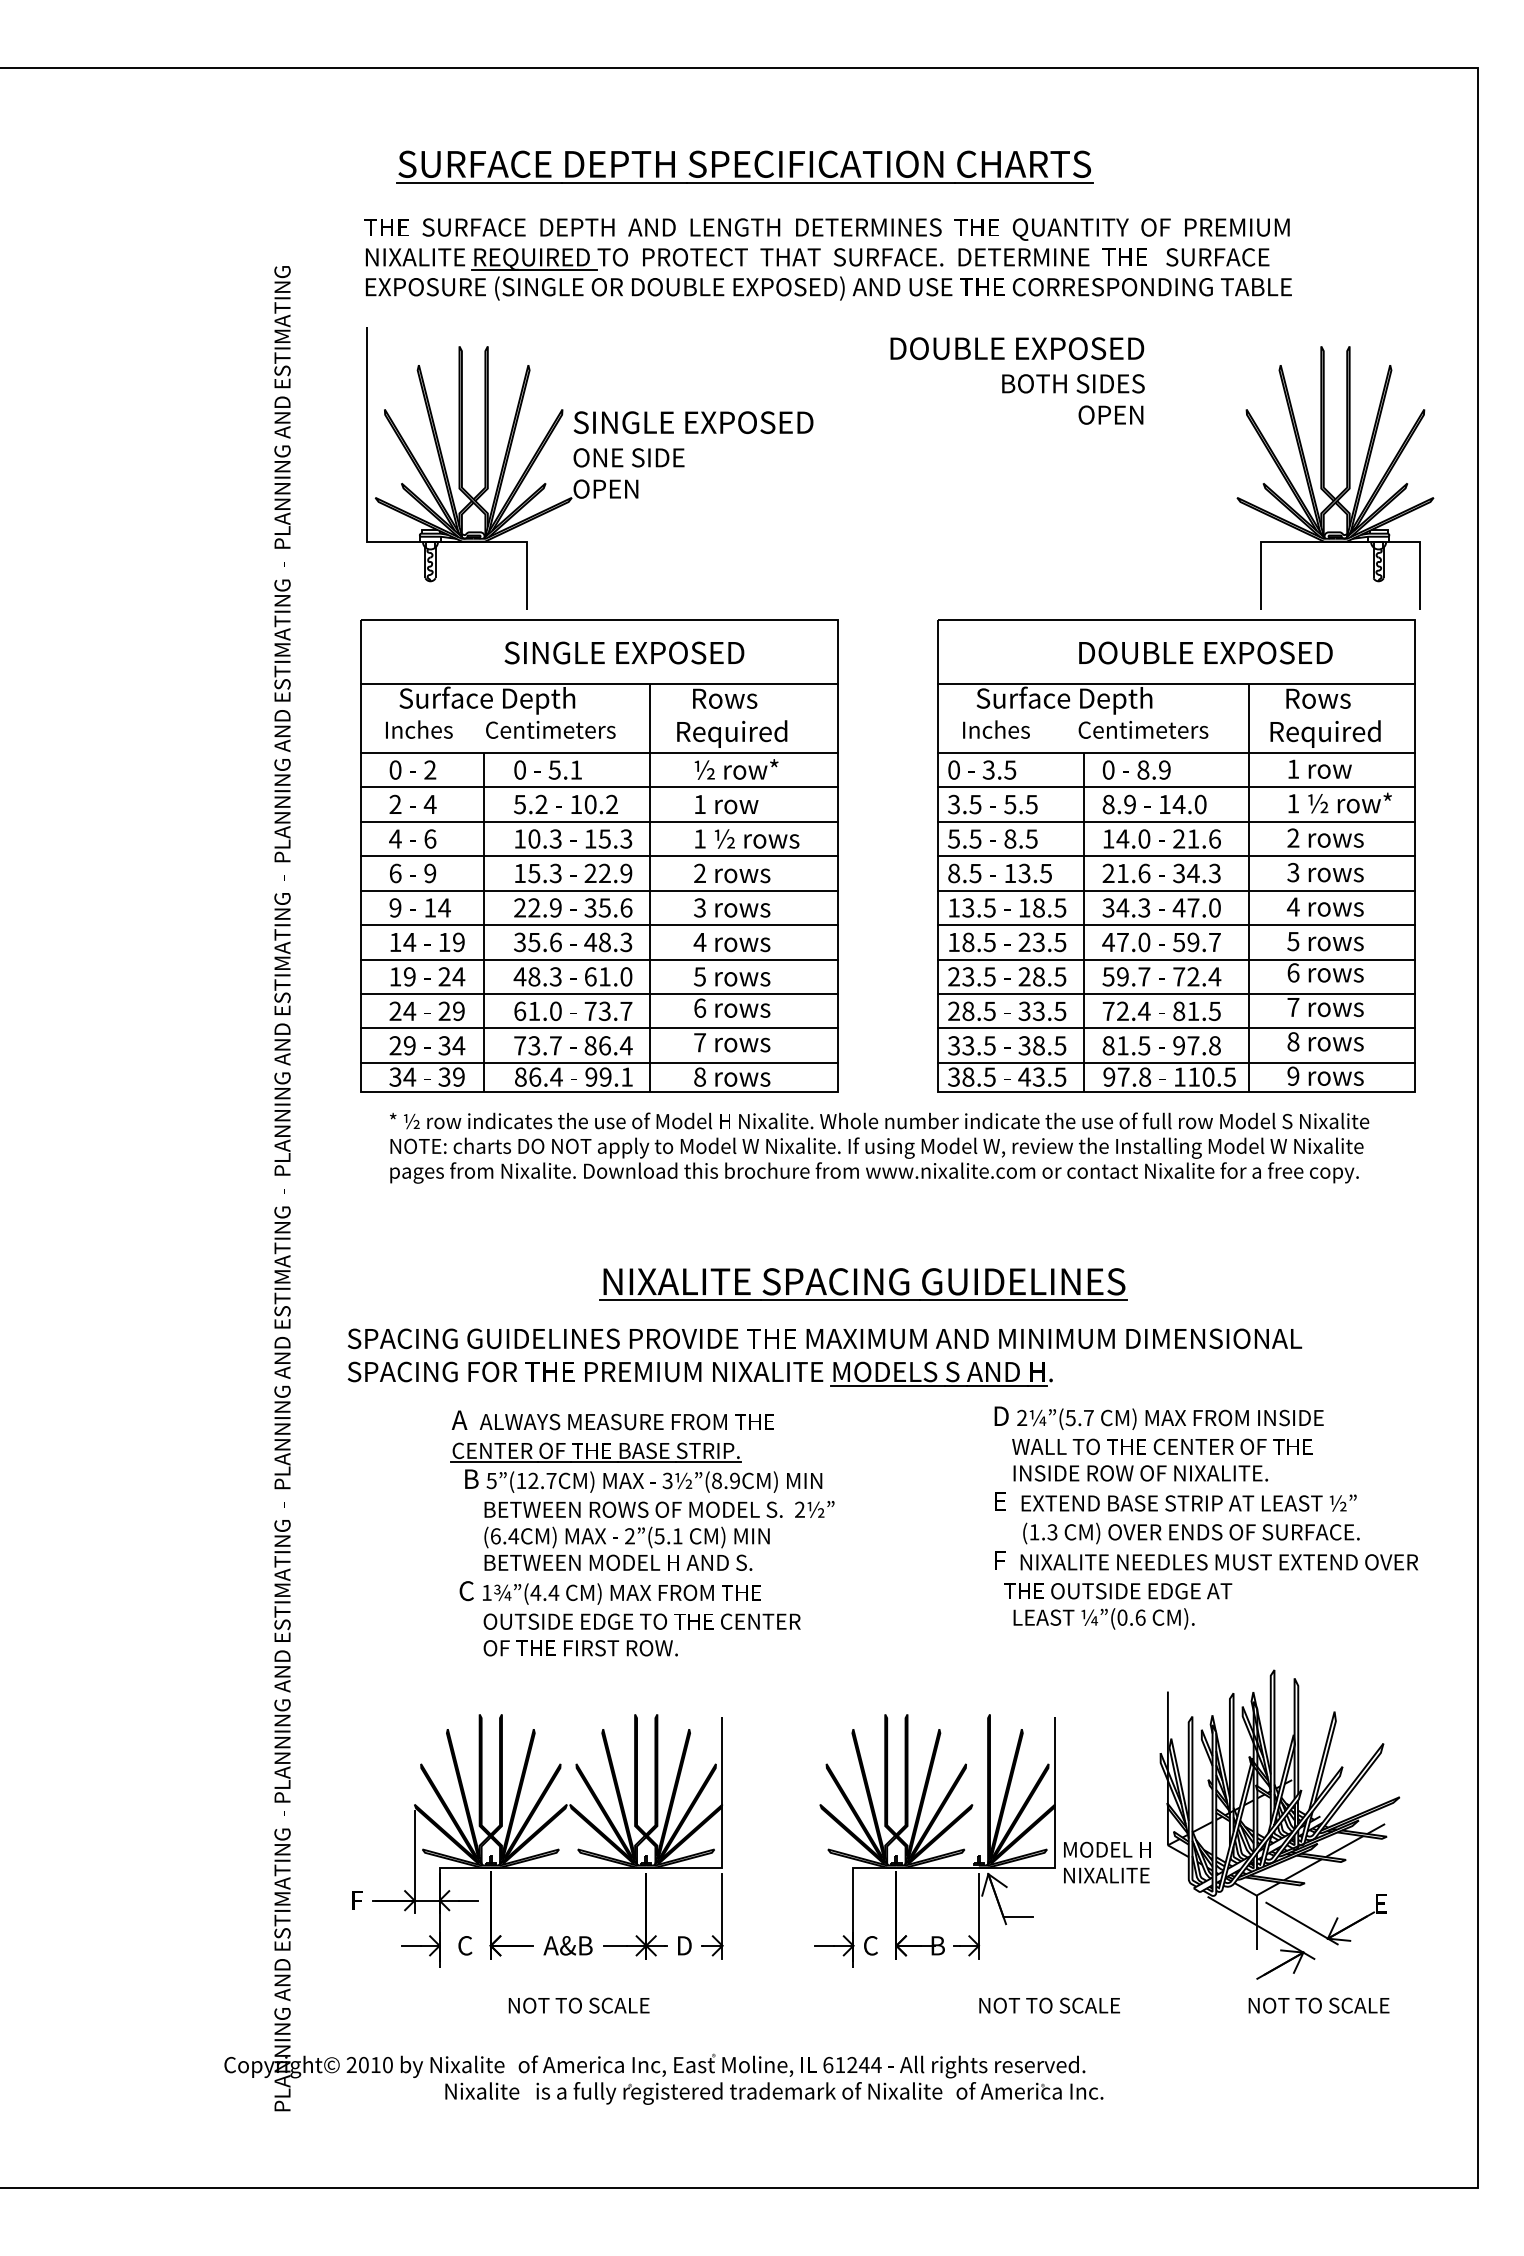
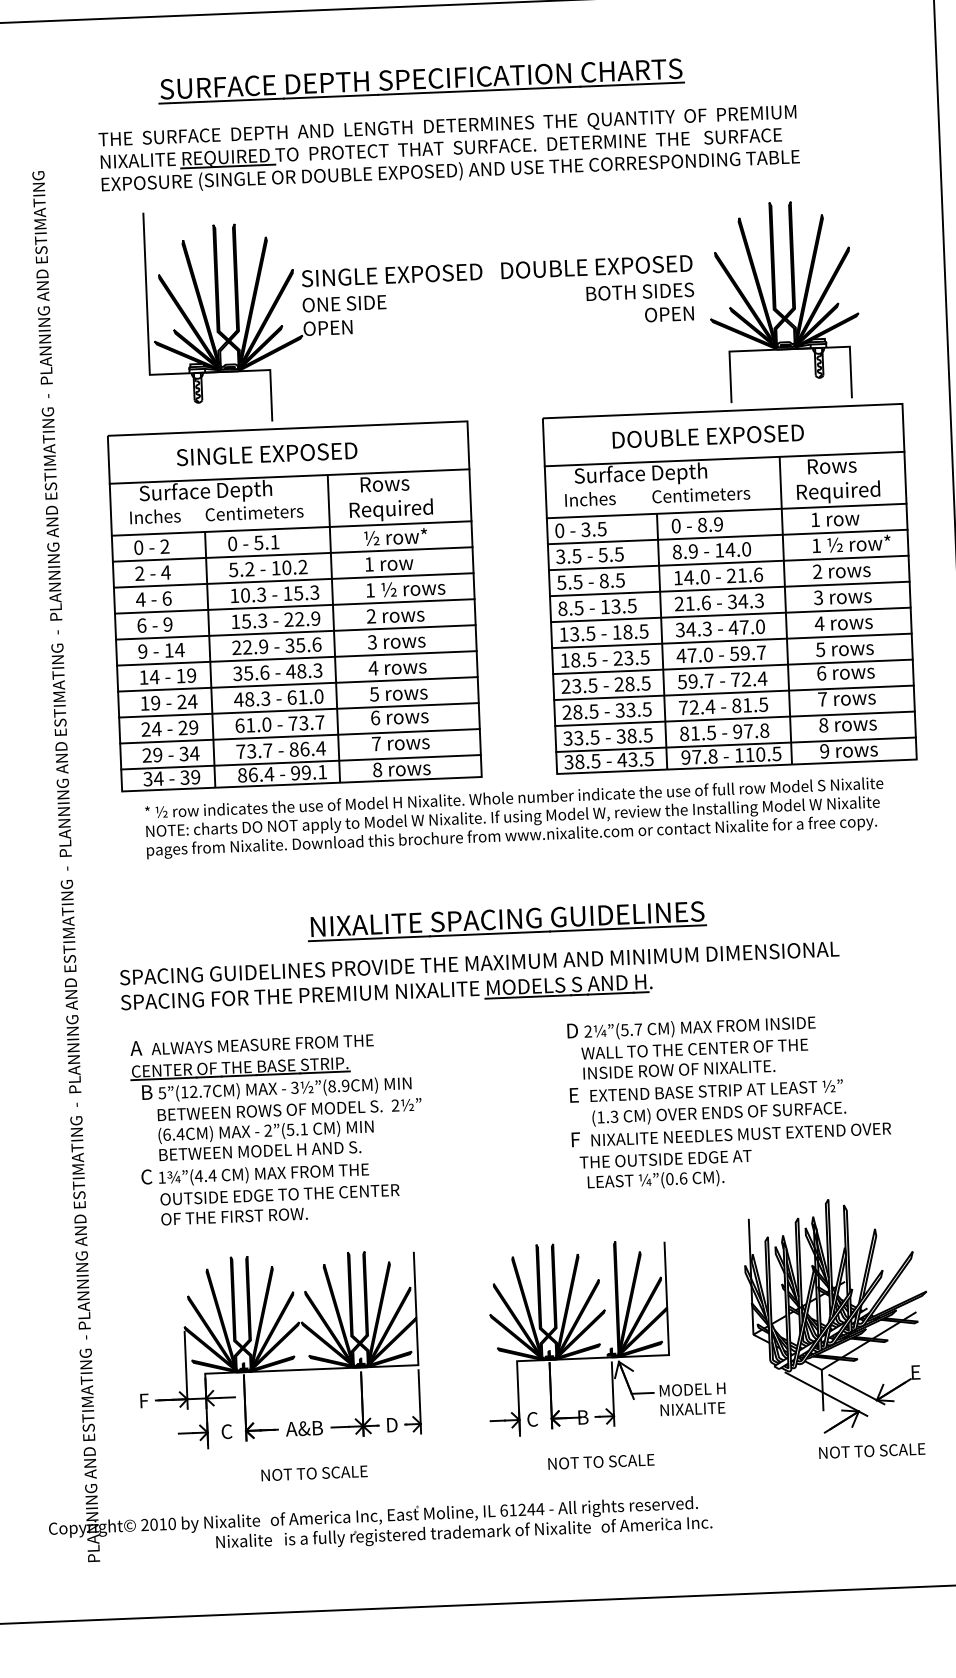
part: (744, 166) -> (421, 80), moved
text: (1017, 380) -> (597, 291), moved
part: (589, 468) -> (314, 312), moved
part: (1324, 477) -> (775, 301), moved
text: (624, 652) -> (267, 453), moved
text: (1205, 652) -> (707, 436), moved
text: (1205, 1517) -> (729, 1101), moved
part: (642, 1533) -> (277, 1128), moved
text: (1107, 1862) -> (693, 1399), moved
text: (1049, 2005) -> (601, 1461), moved

